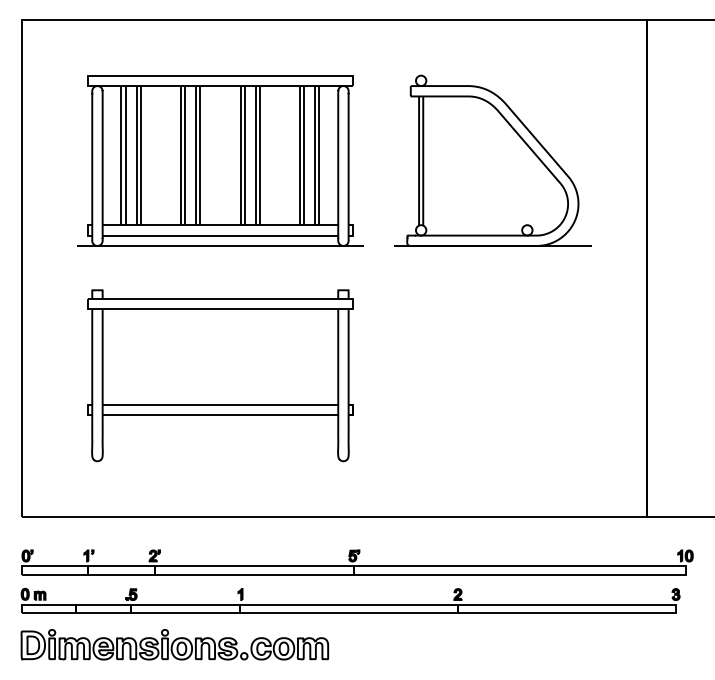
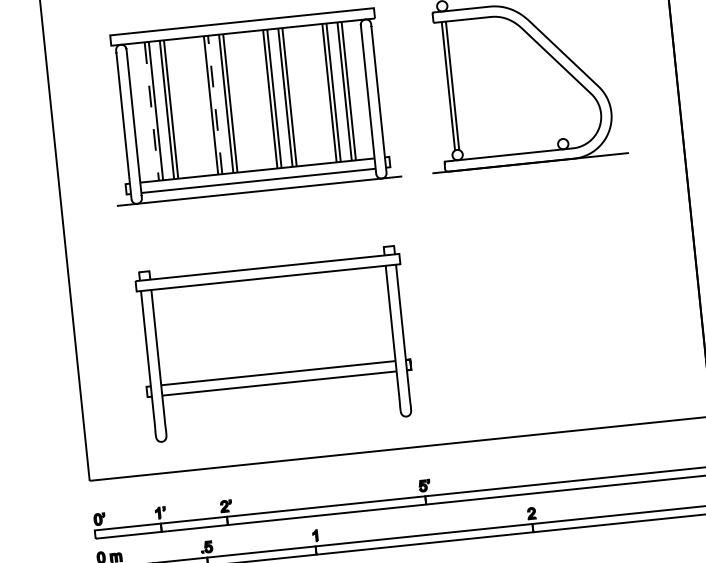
line: (121, 155) -> (151, 111), solid -> dashed
line: (185, 155) -> (215, 104), solid -> dashed
part: (220, 375) -> (275, 343), moved

